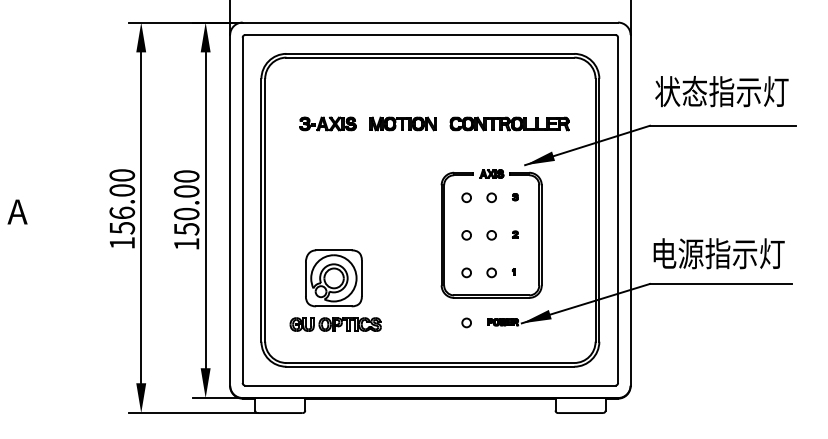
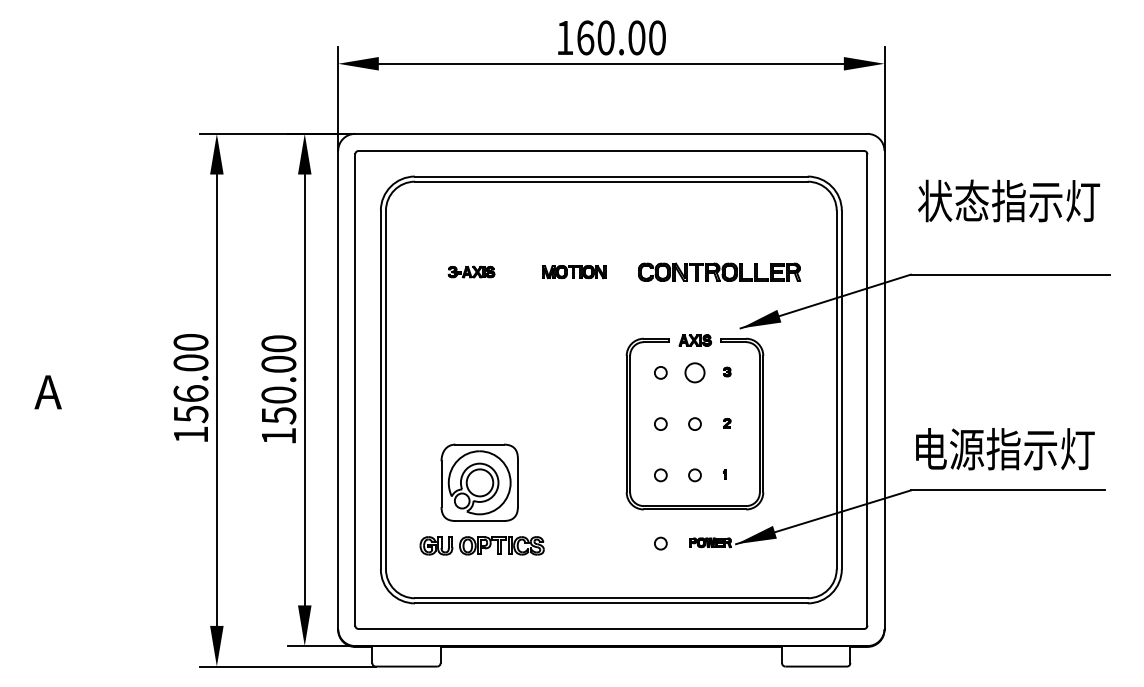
text: (722, 91) -> (1009, 200), moved
part: (327, 123) -> (471, 271), size x0.6
part: (402, 123) -> (573, 271), size x0.7
circle: (491, 197) -> (694, 372), size x1.6

